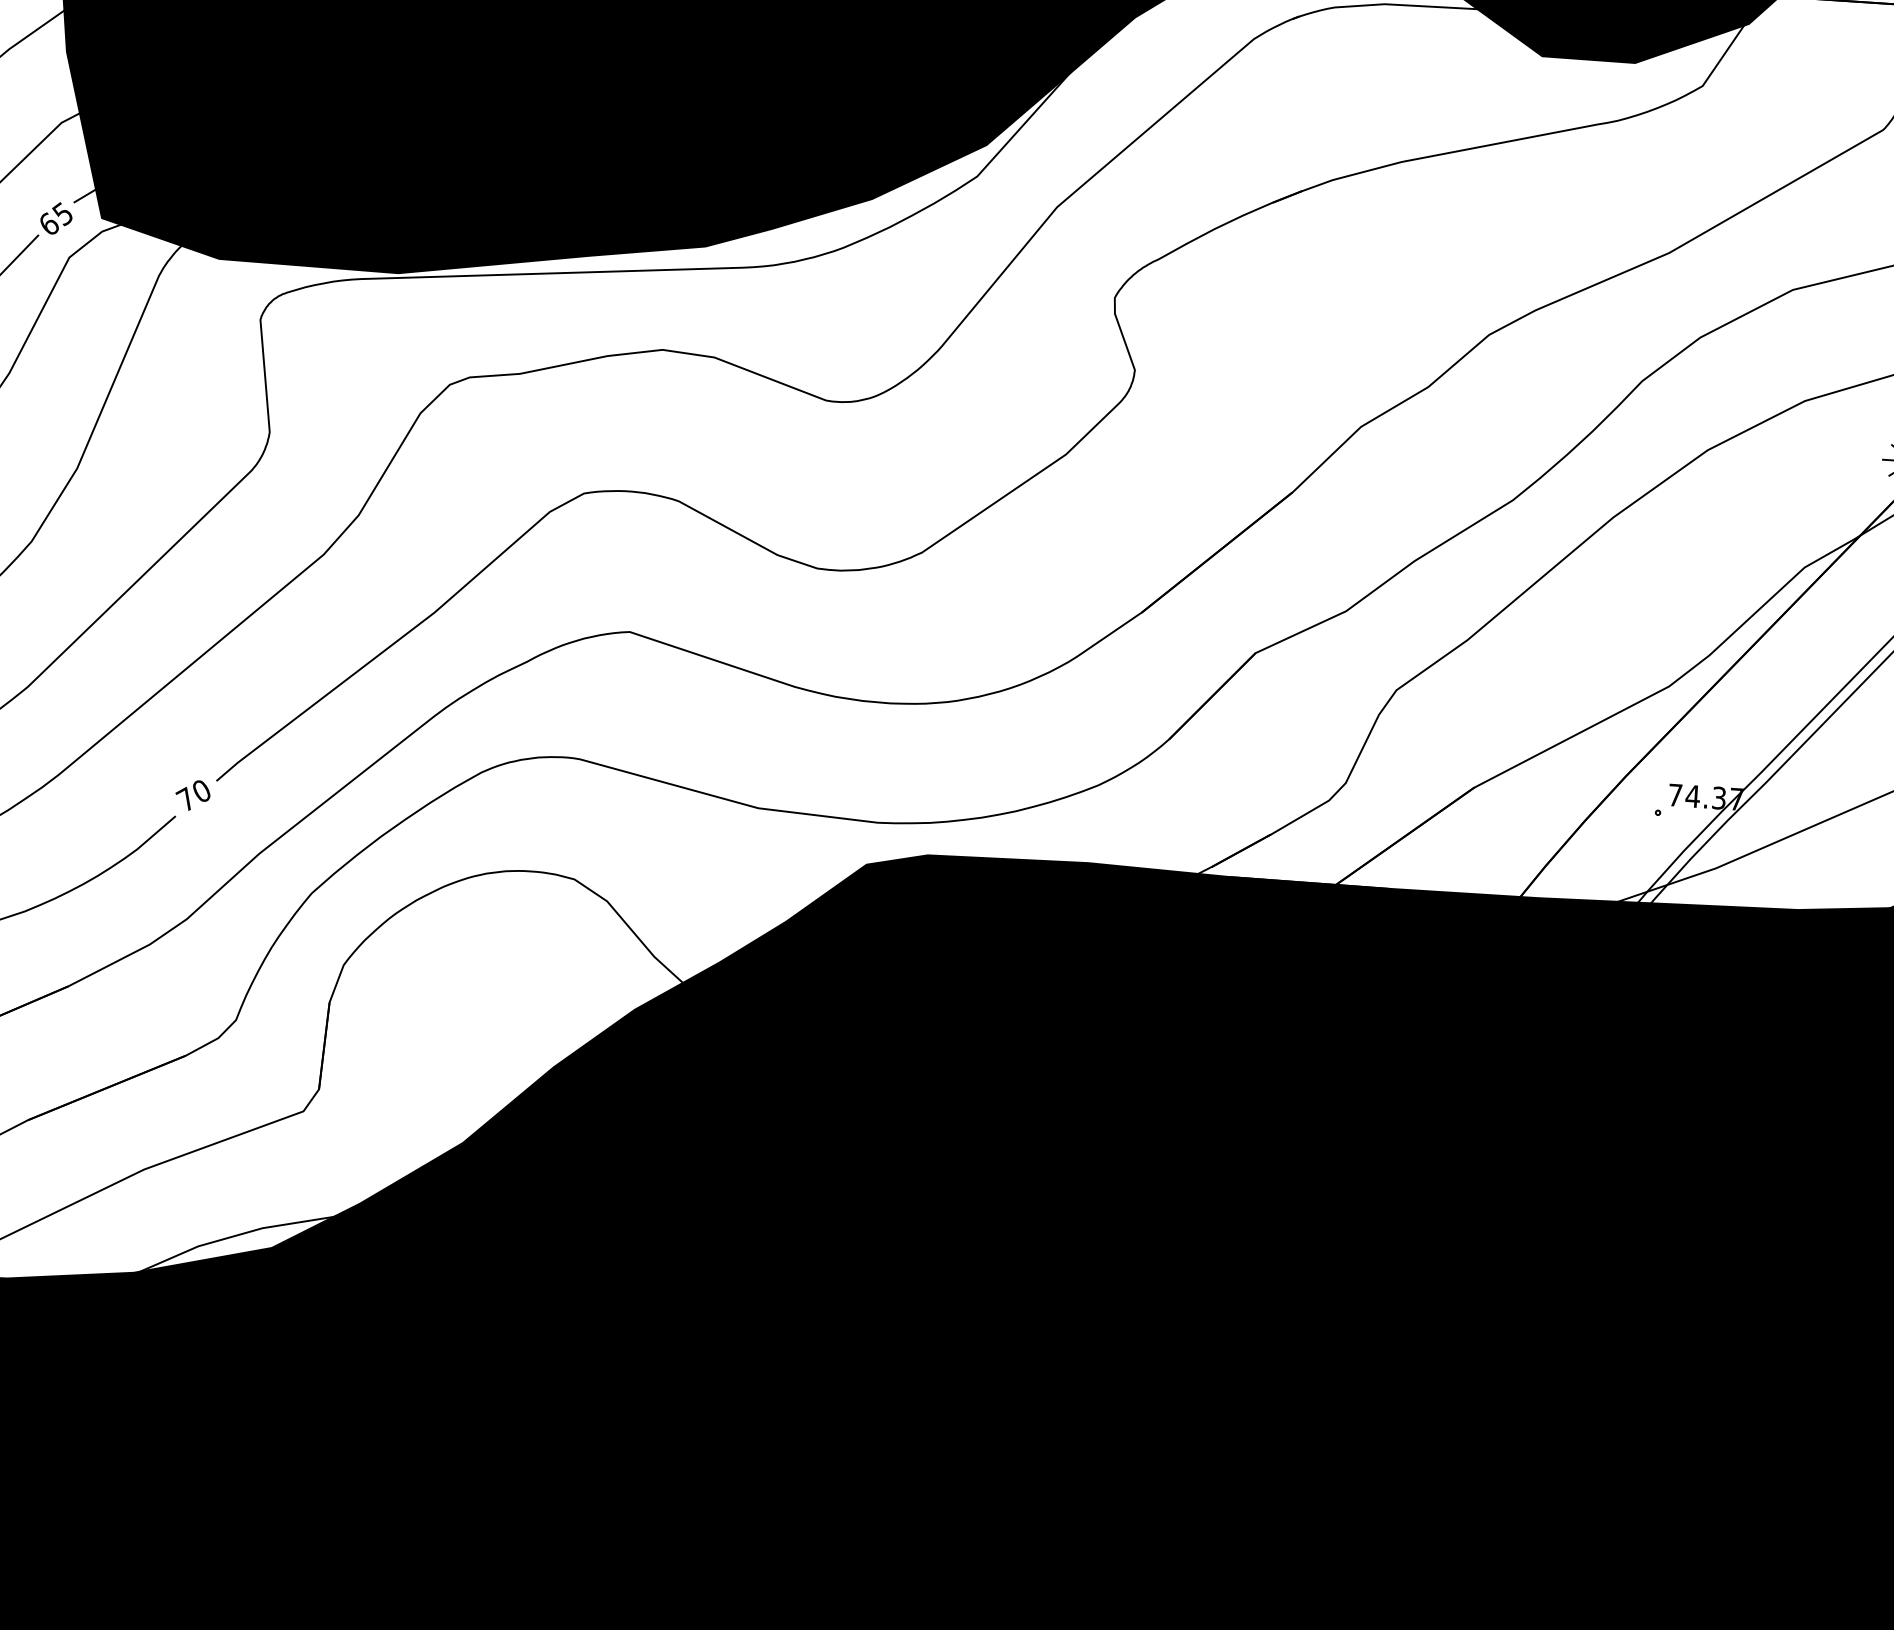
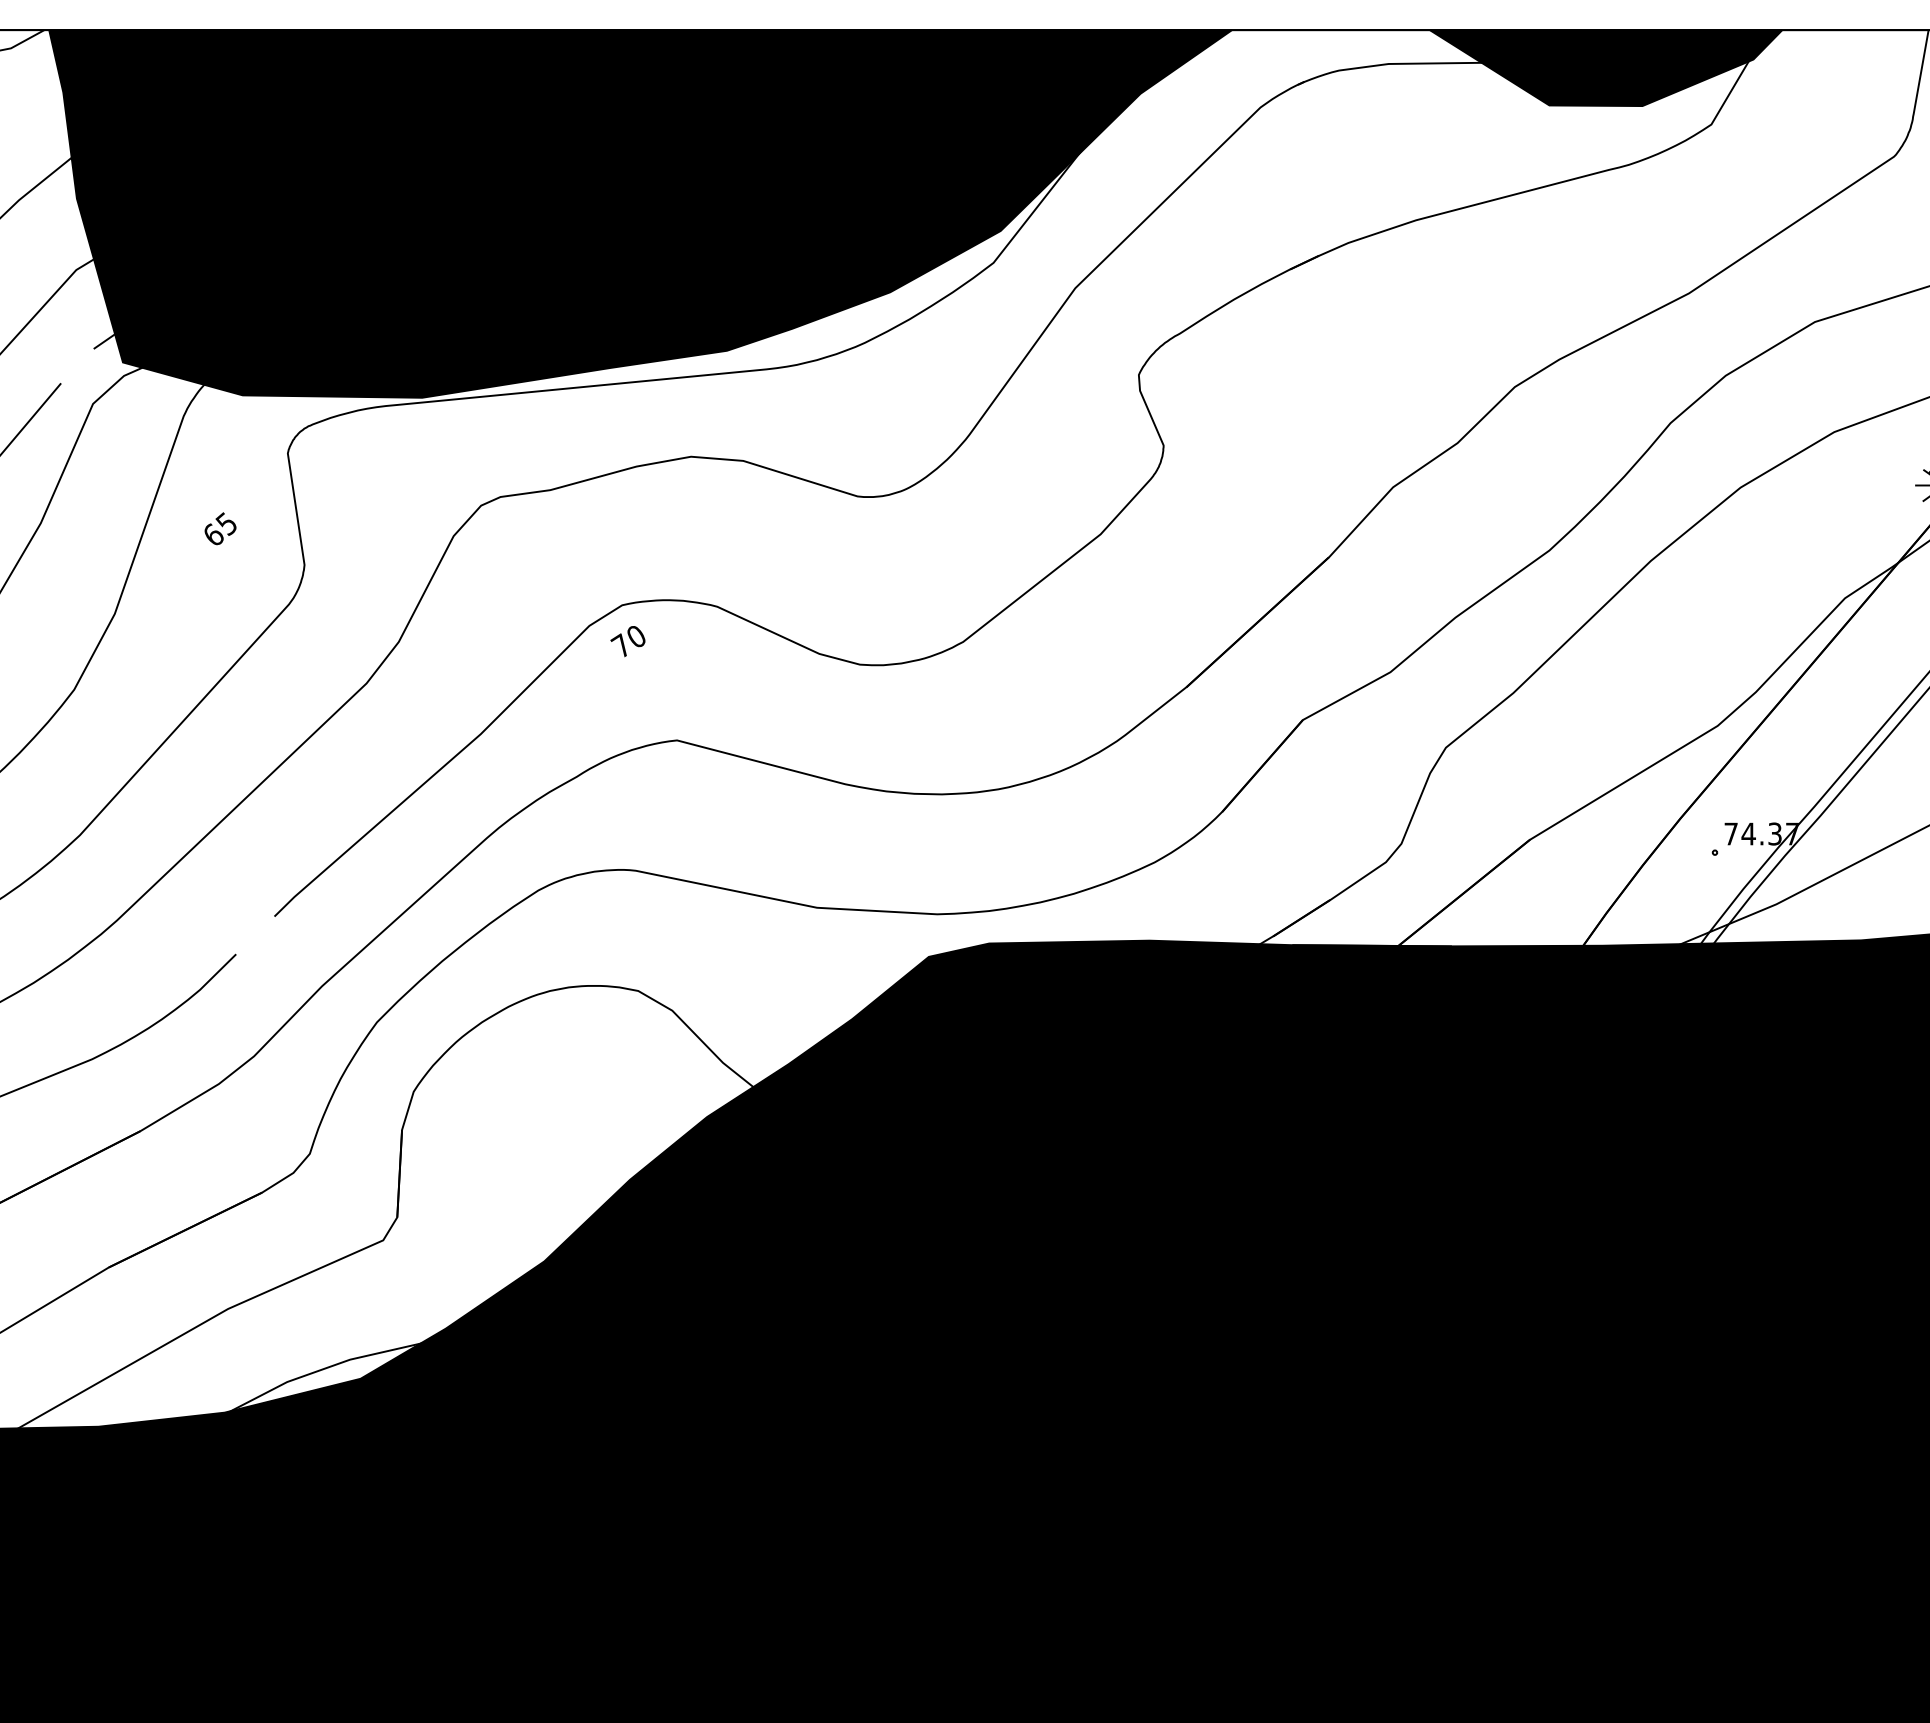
text: (56, 218) -> (220, 528), moved
text: (192, 795) -> (627, 641), moved

